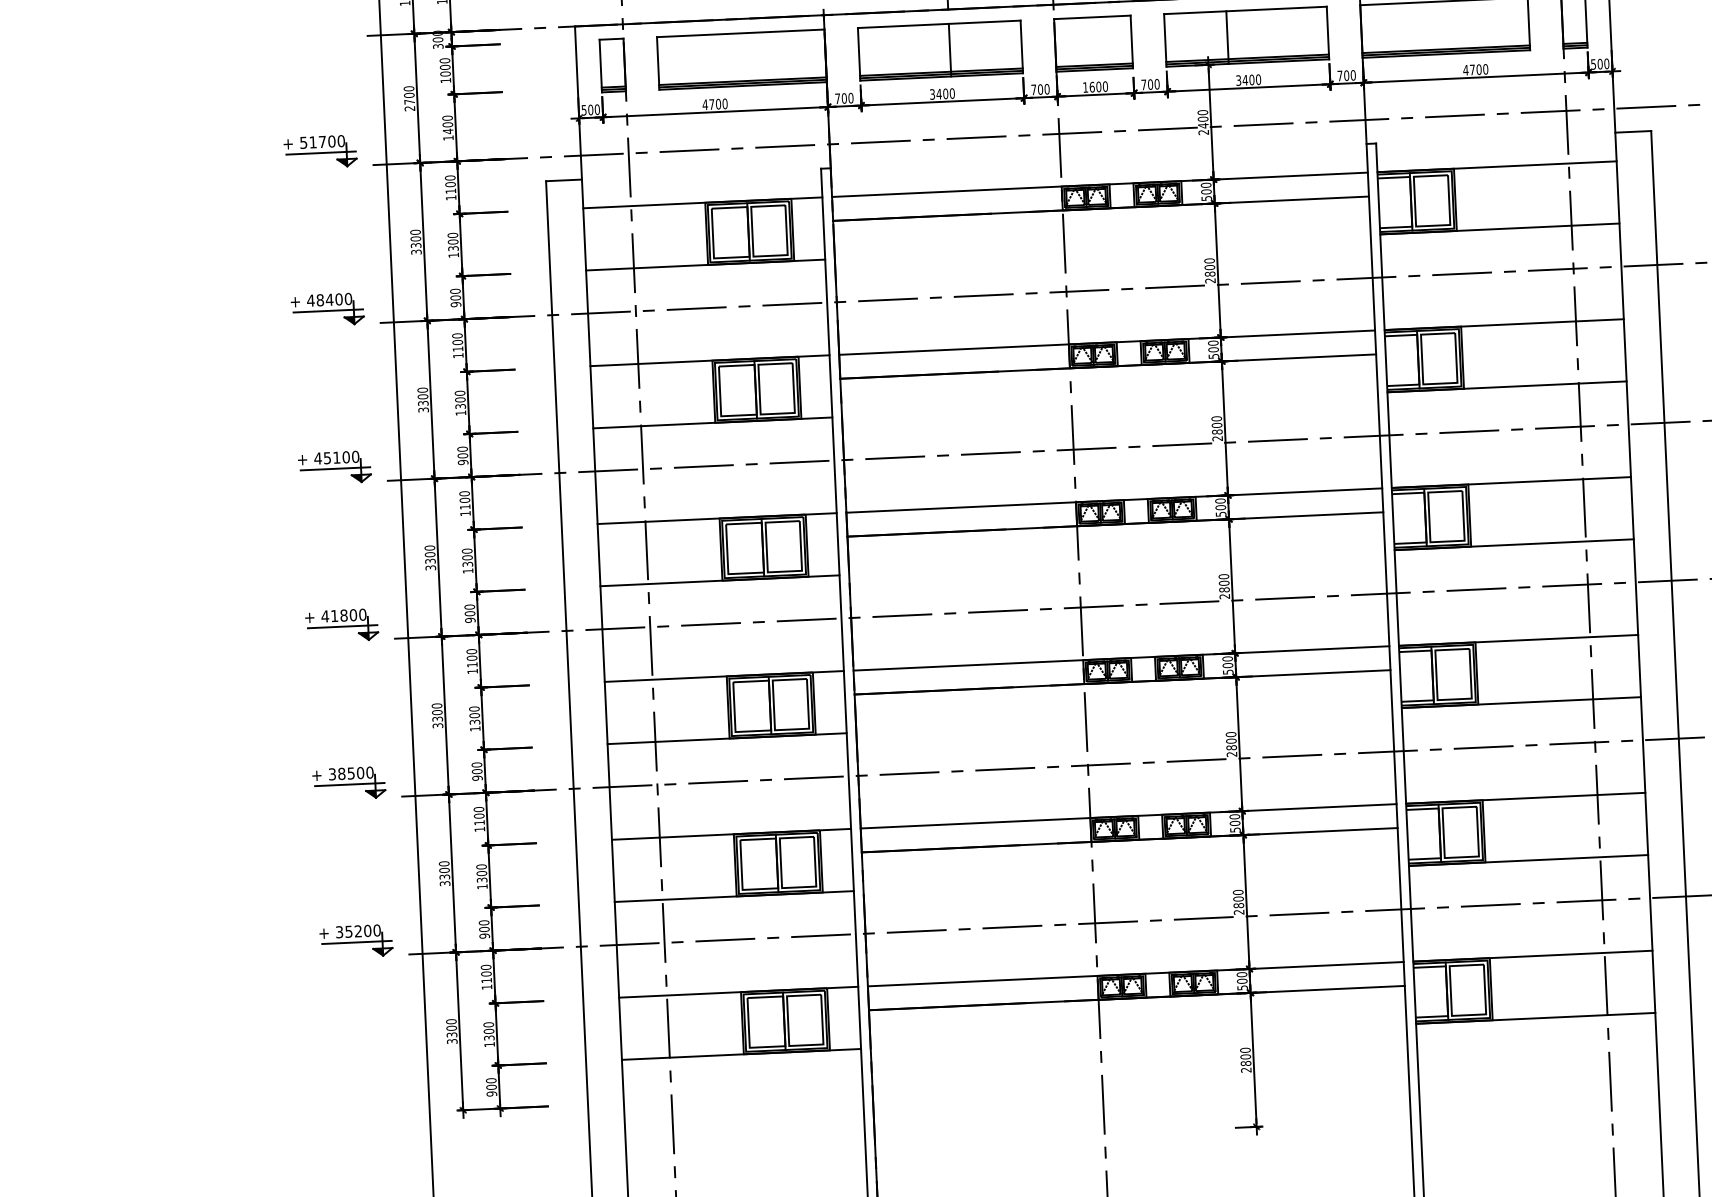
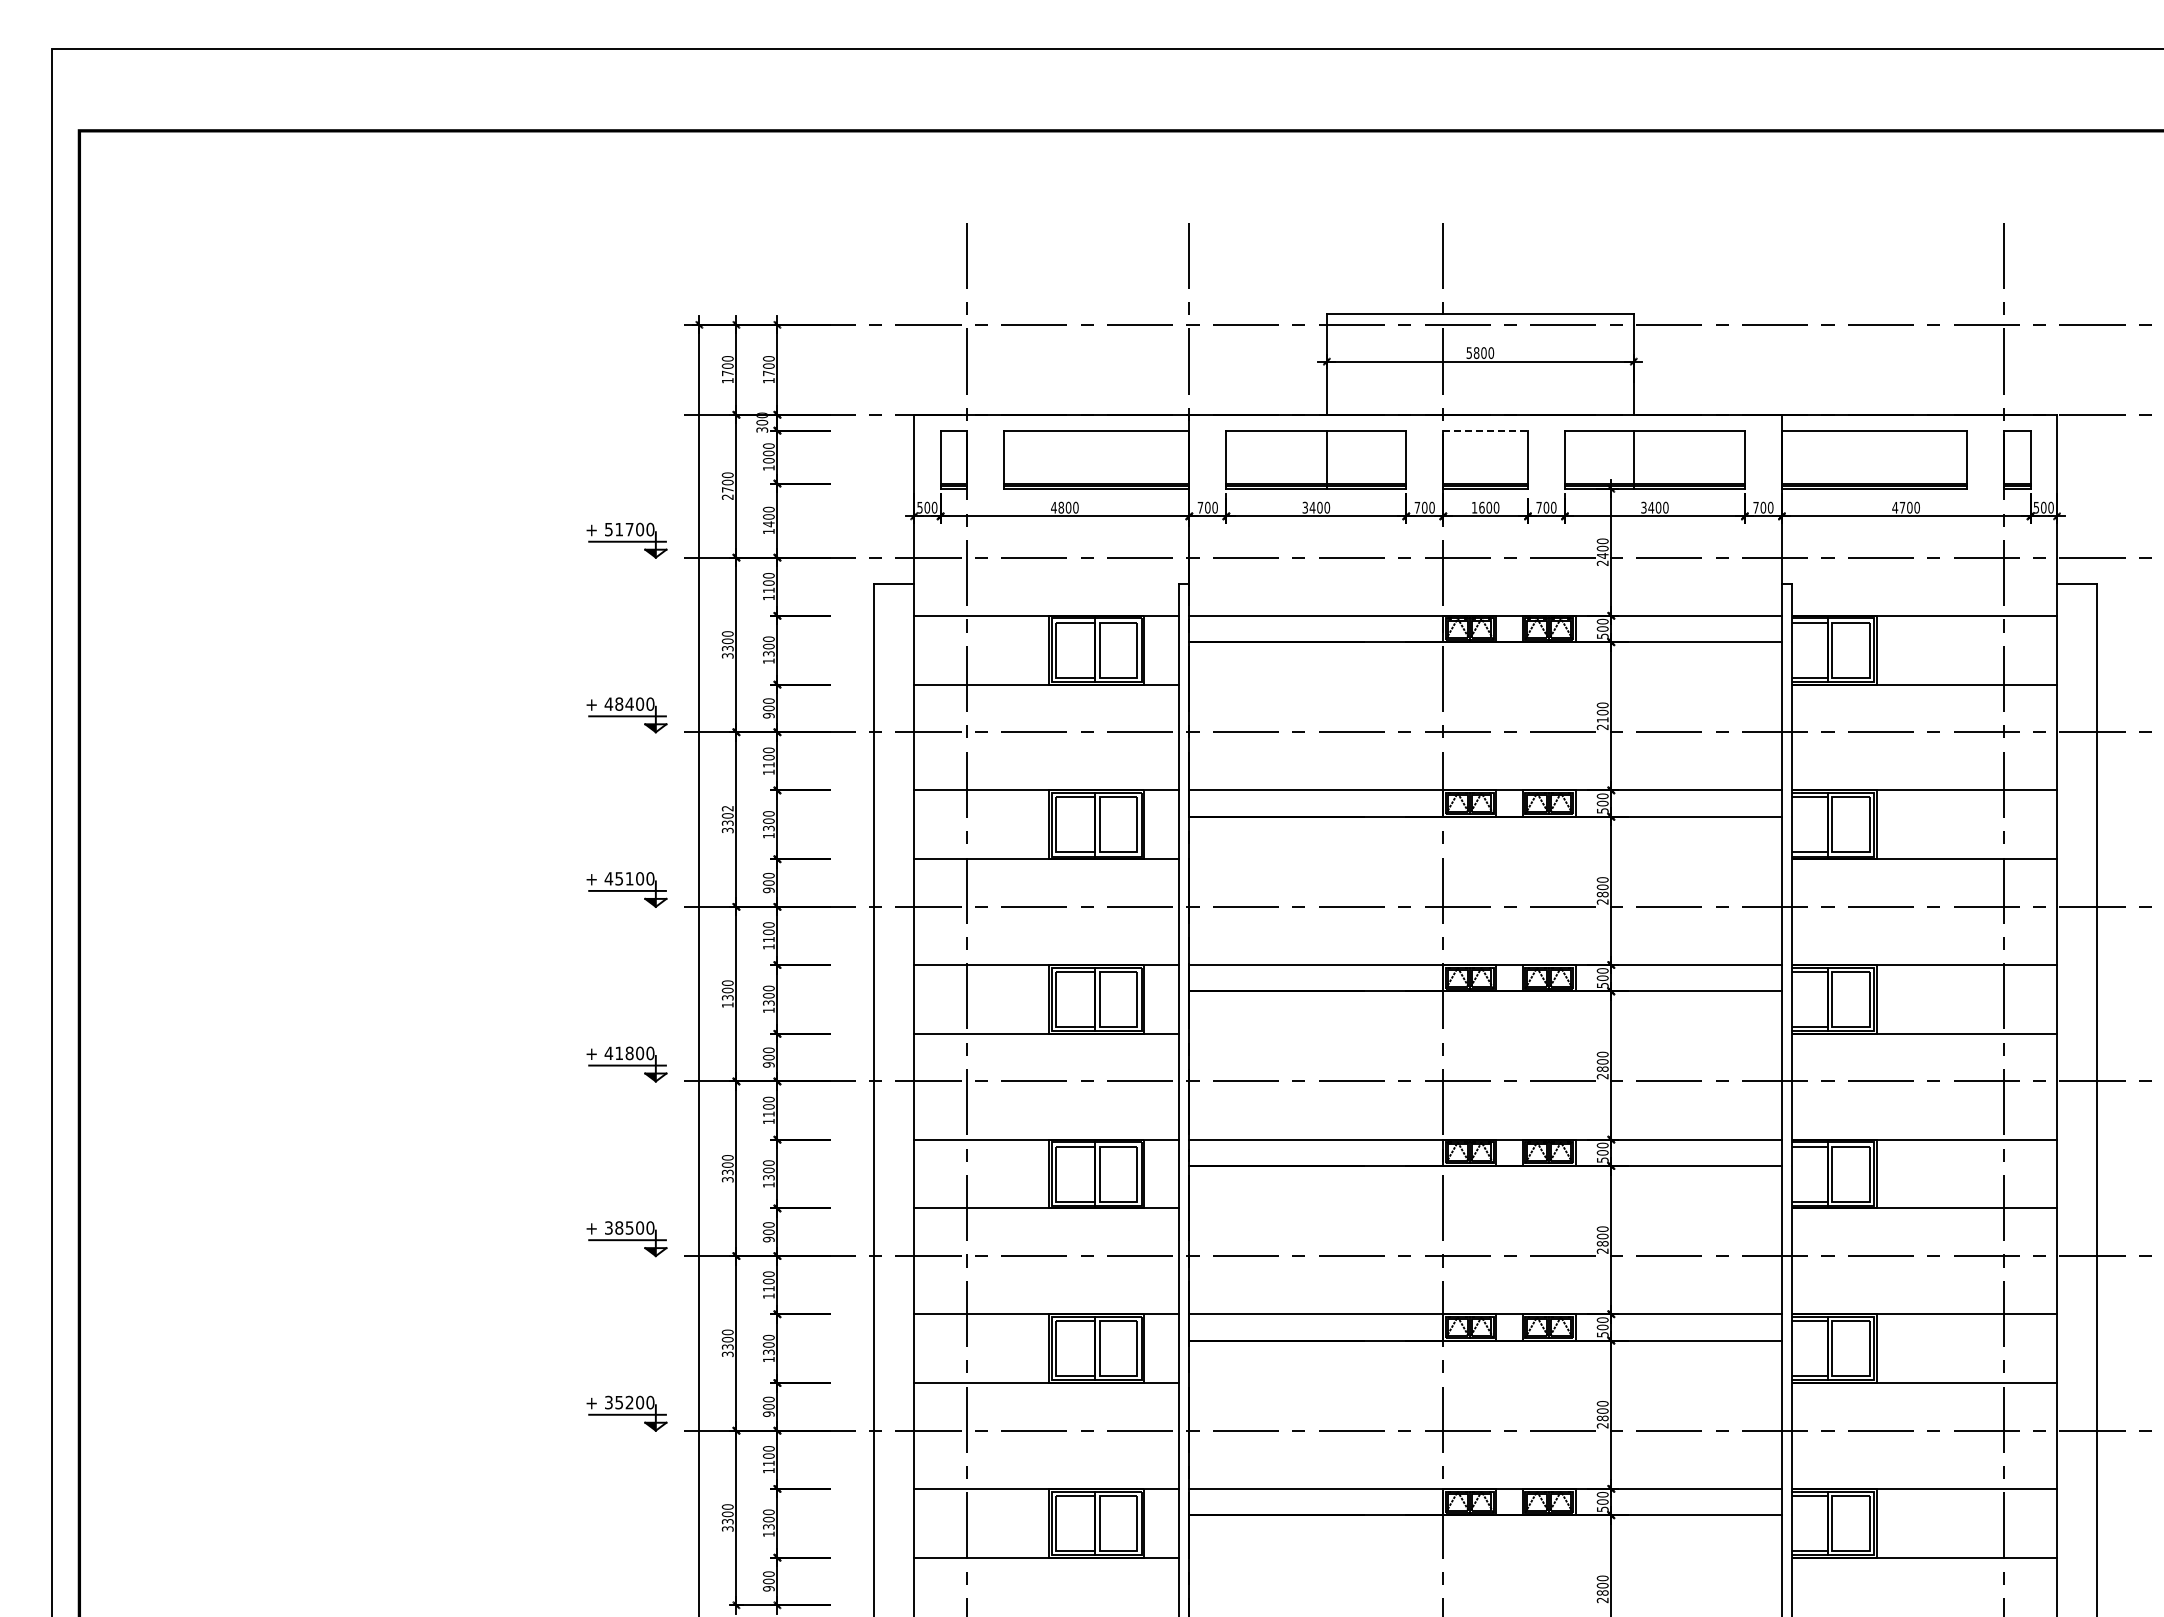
line: (1093, 17) -> (1486, 430), solid -> dashed
text: (712, 104) -> (1061, 507), 4700 -> 4800
text: (1209, 273) -> (1602, 719), 2800 -> 2100
text: (422, 390) -> (727, 808), 3300 -> 3302
text: (430, 567) -> (727, 1004), 3300 -> 1300

